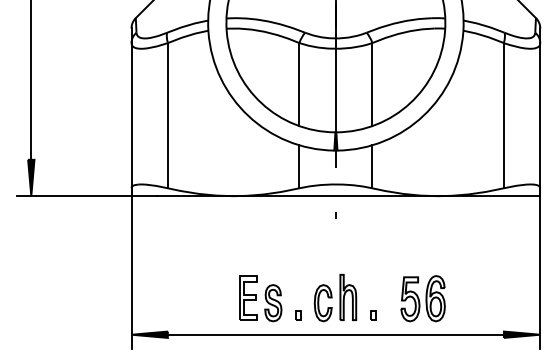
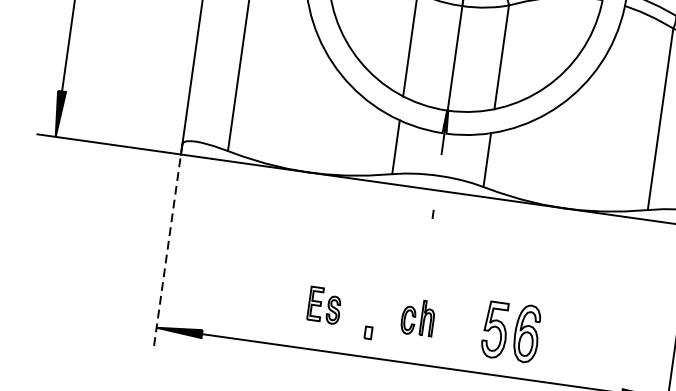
line: (131, 268) -> (168, 244), solid -> dashed
part: (335, 297) -> (418, 317), size x0.6
part: (260, 298) -> (324, 305), size x0.6
part: (422, 298) -> (510, 331), moved
part: (373, 315) -> (462, 346), removed

